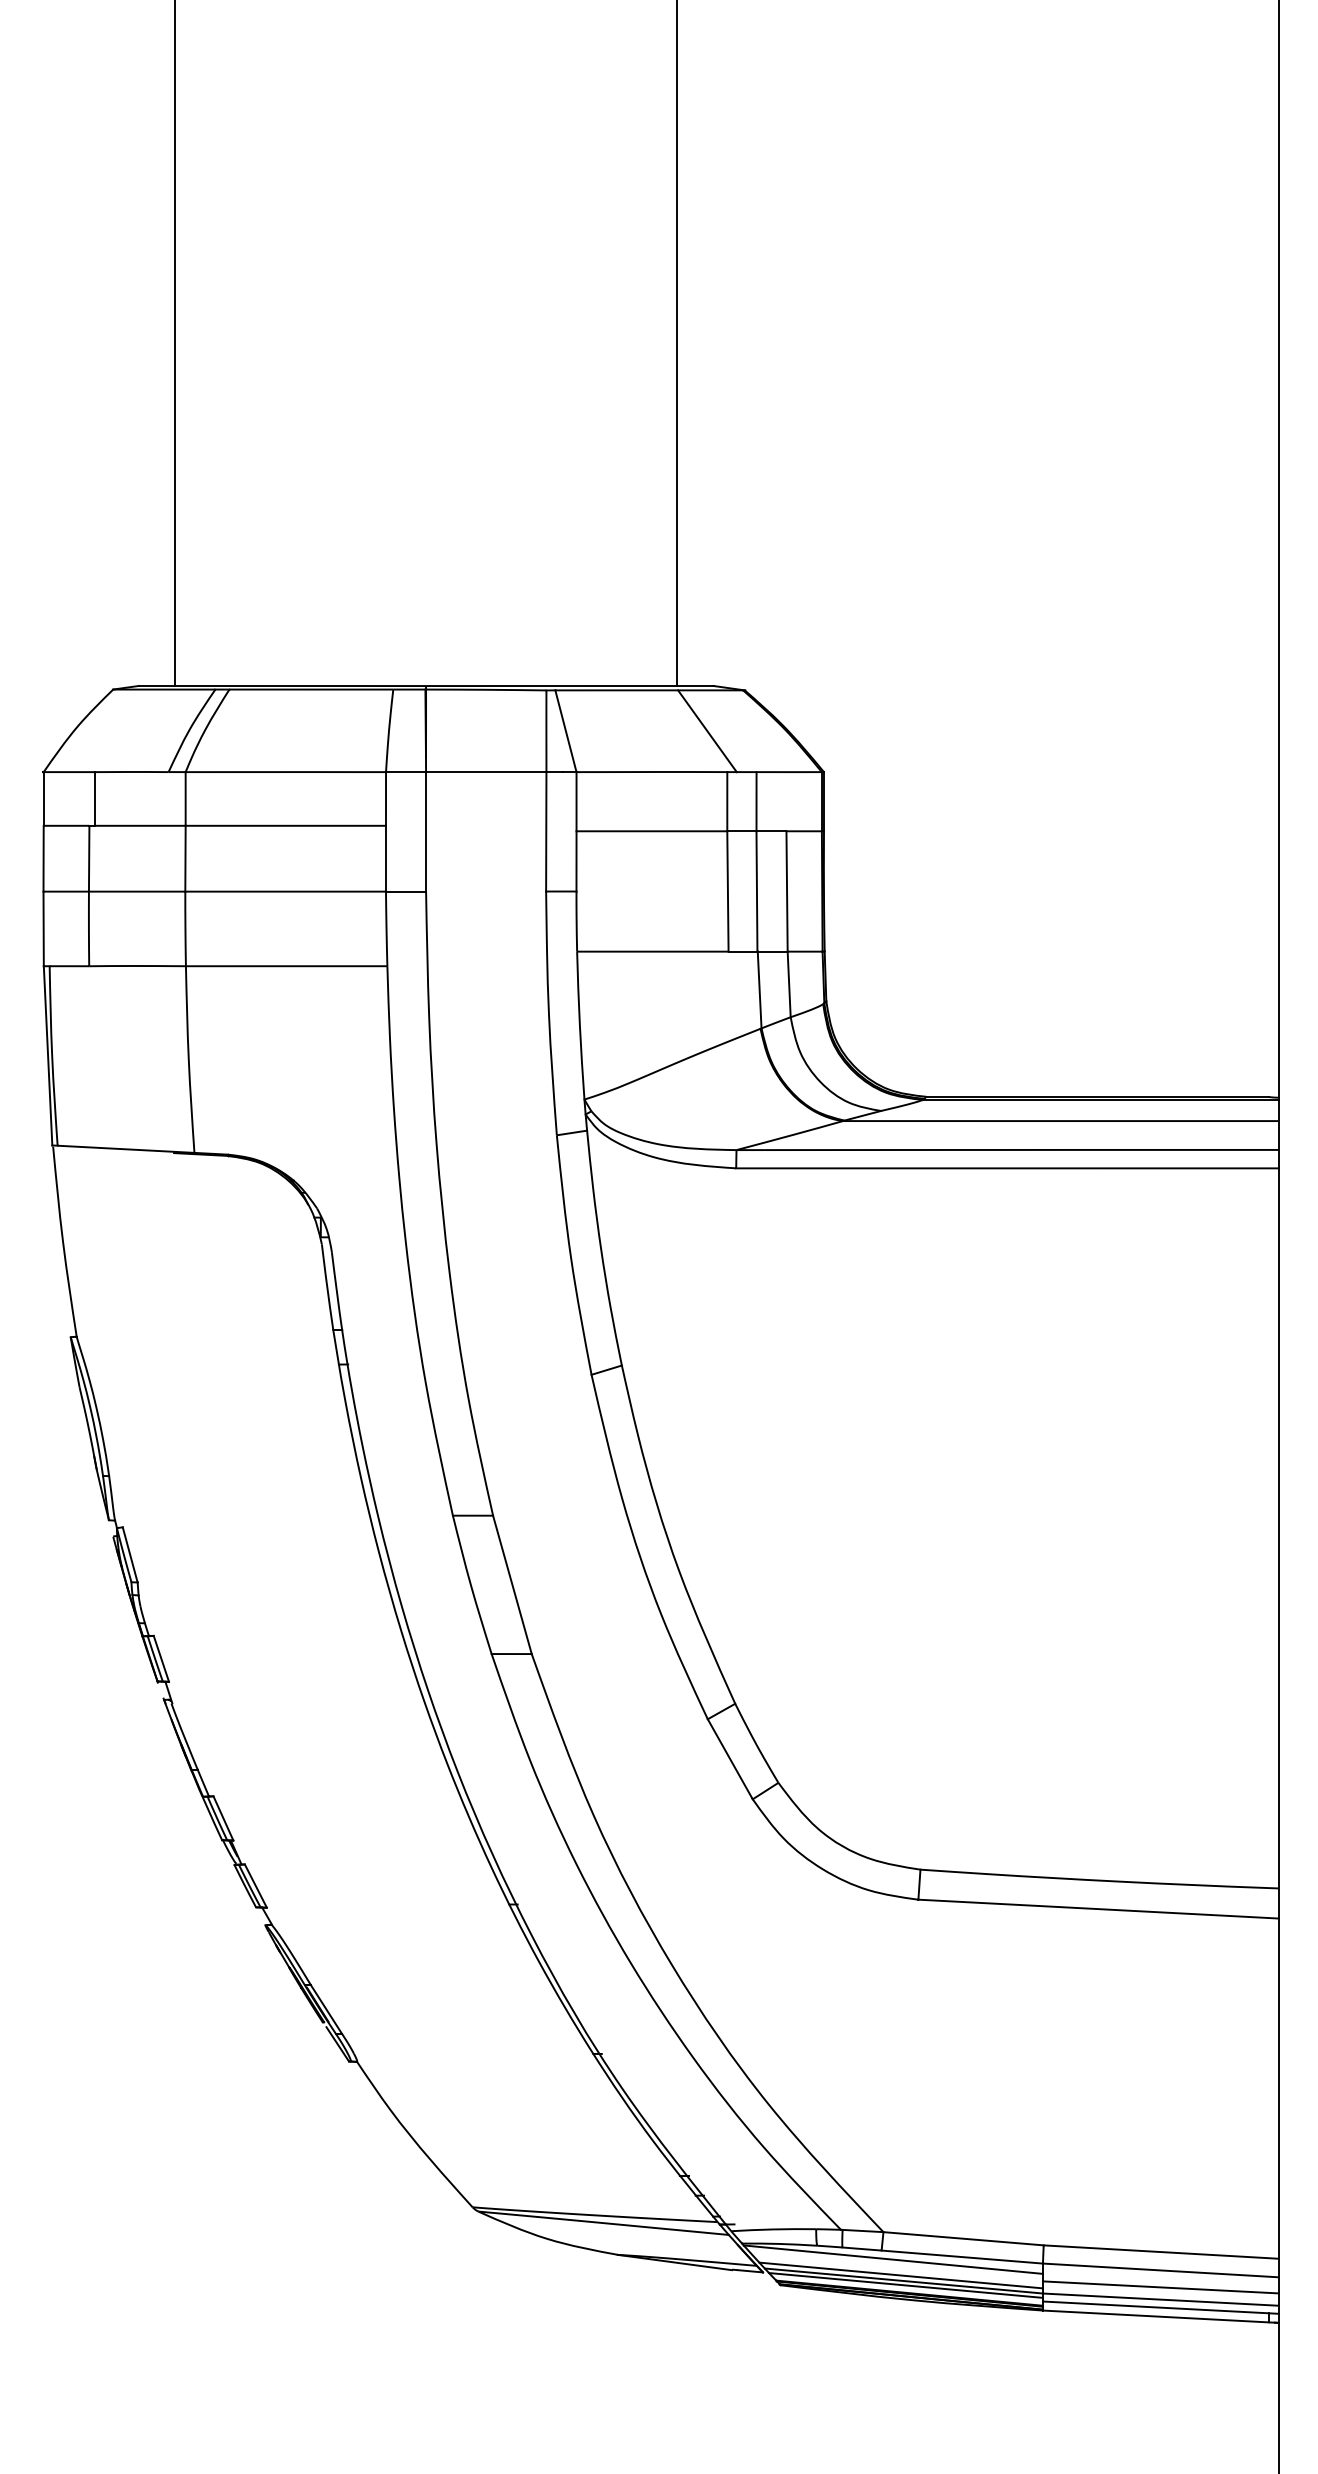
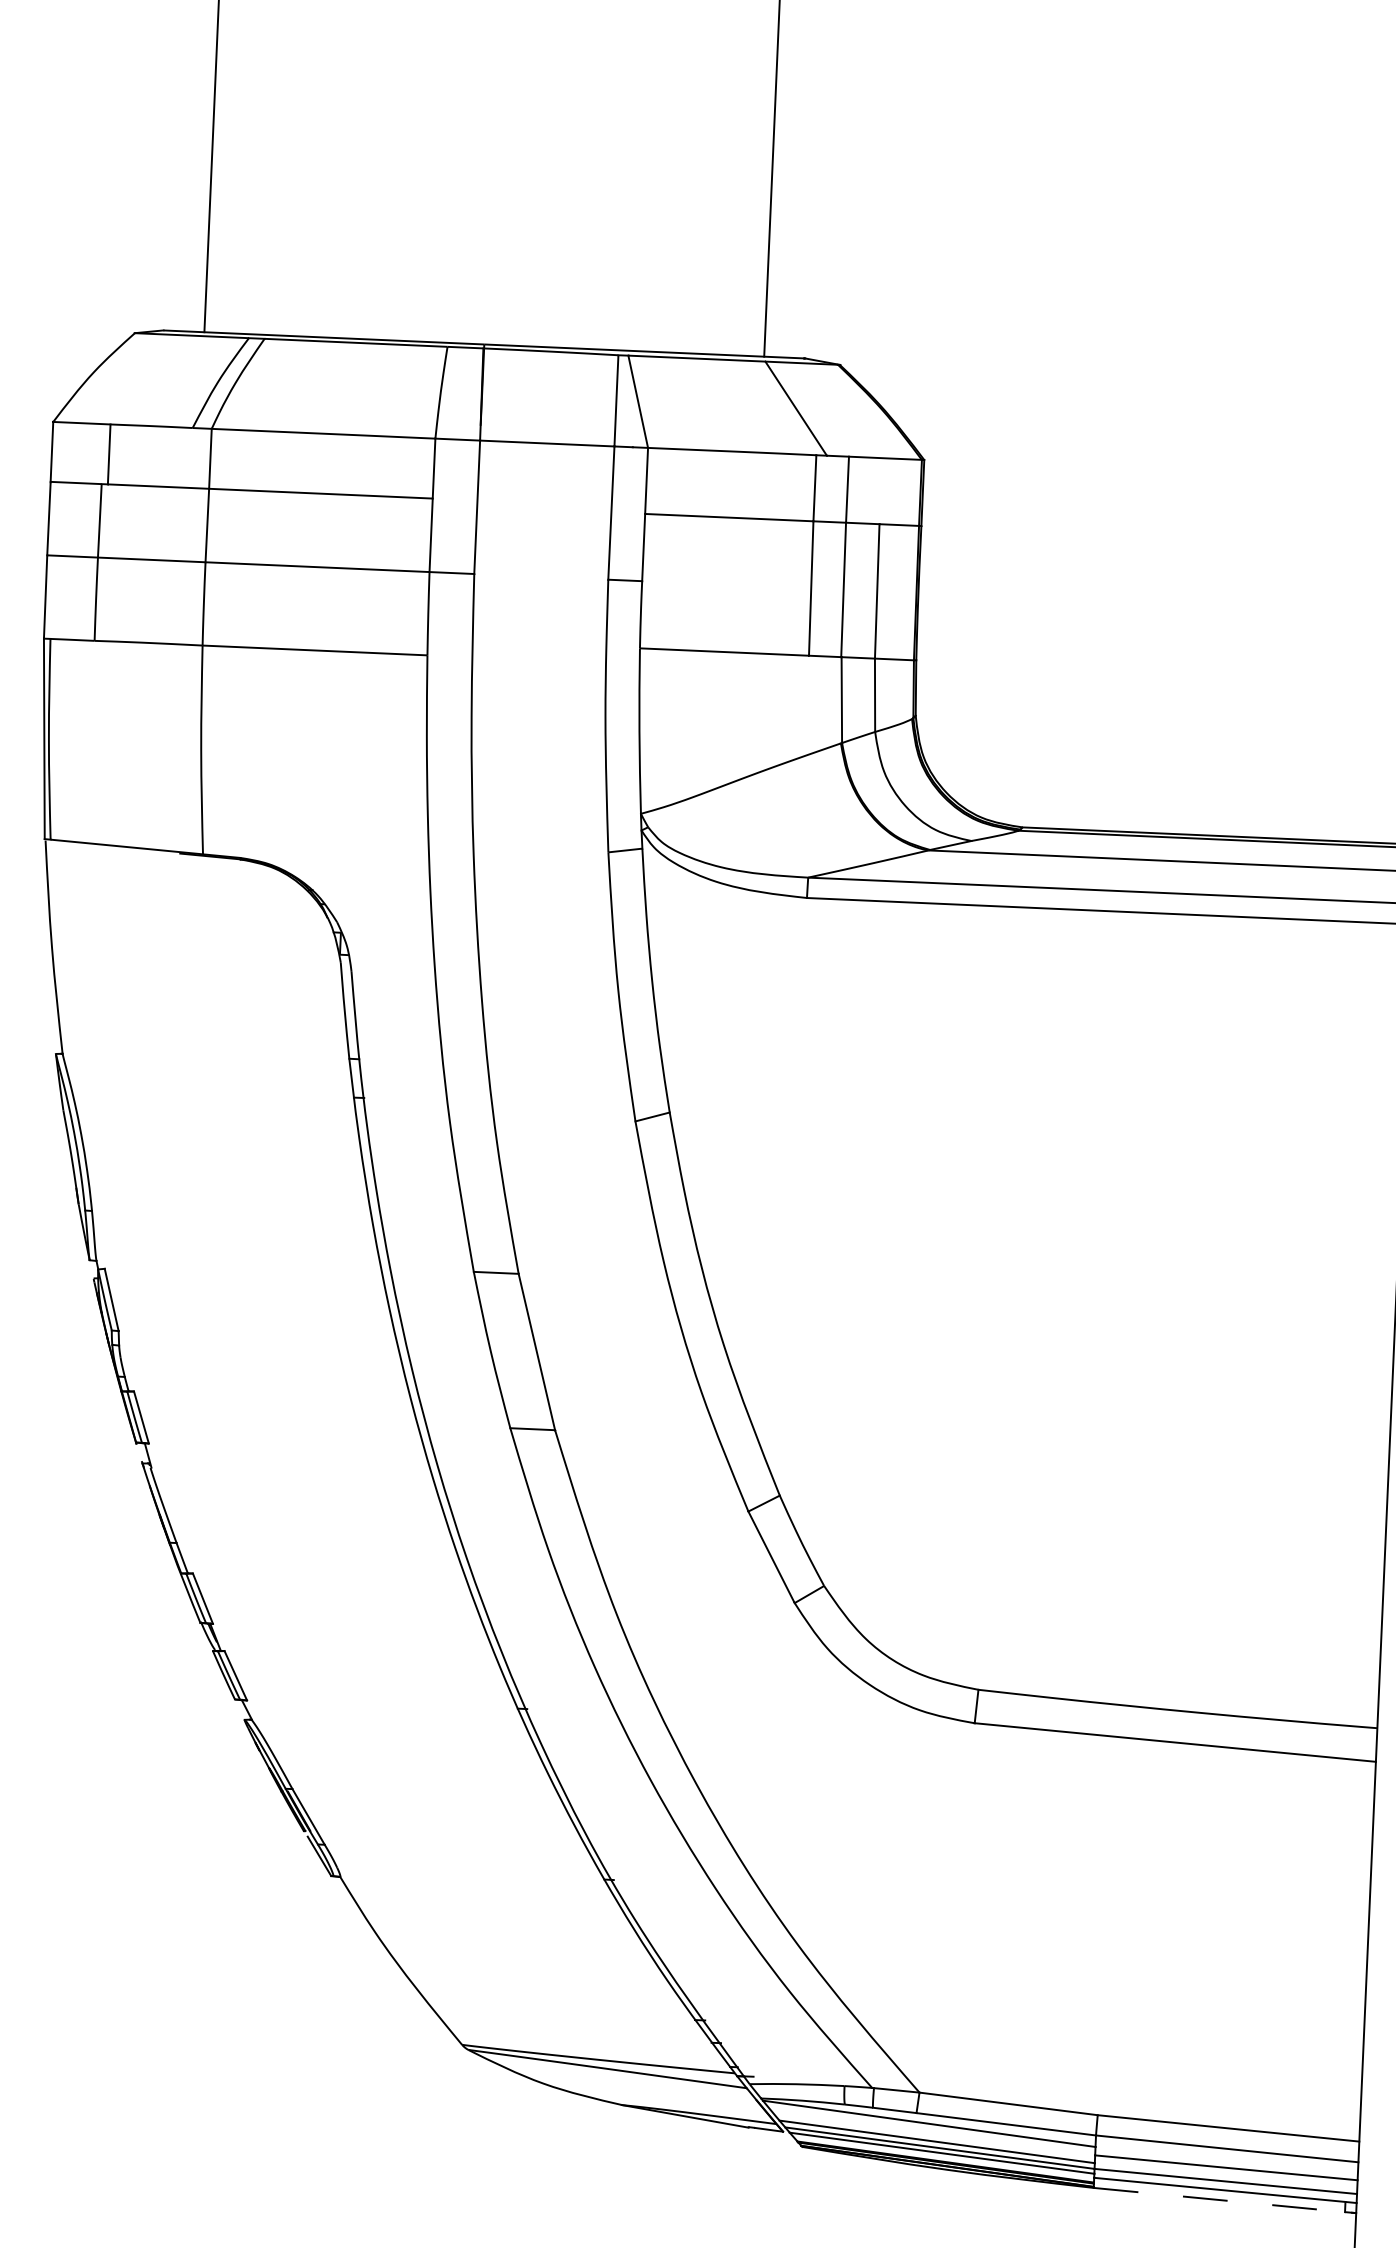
line: (1156, 2316) -> (1220, 2200), solid -> dashed

